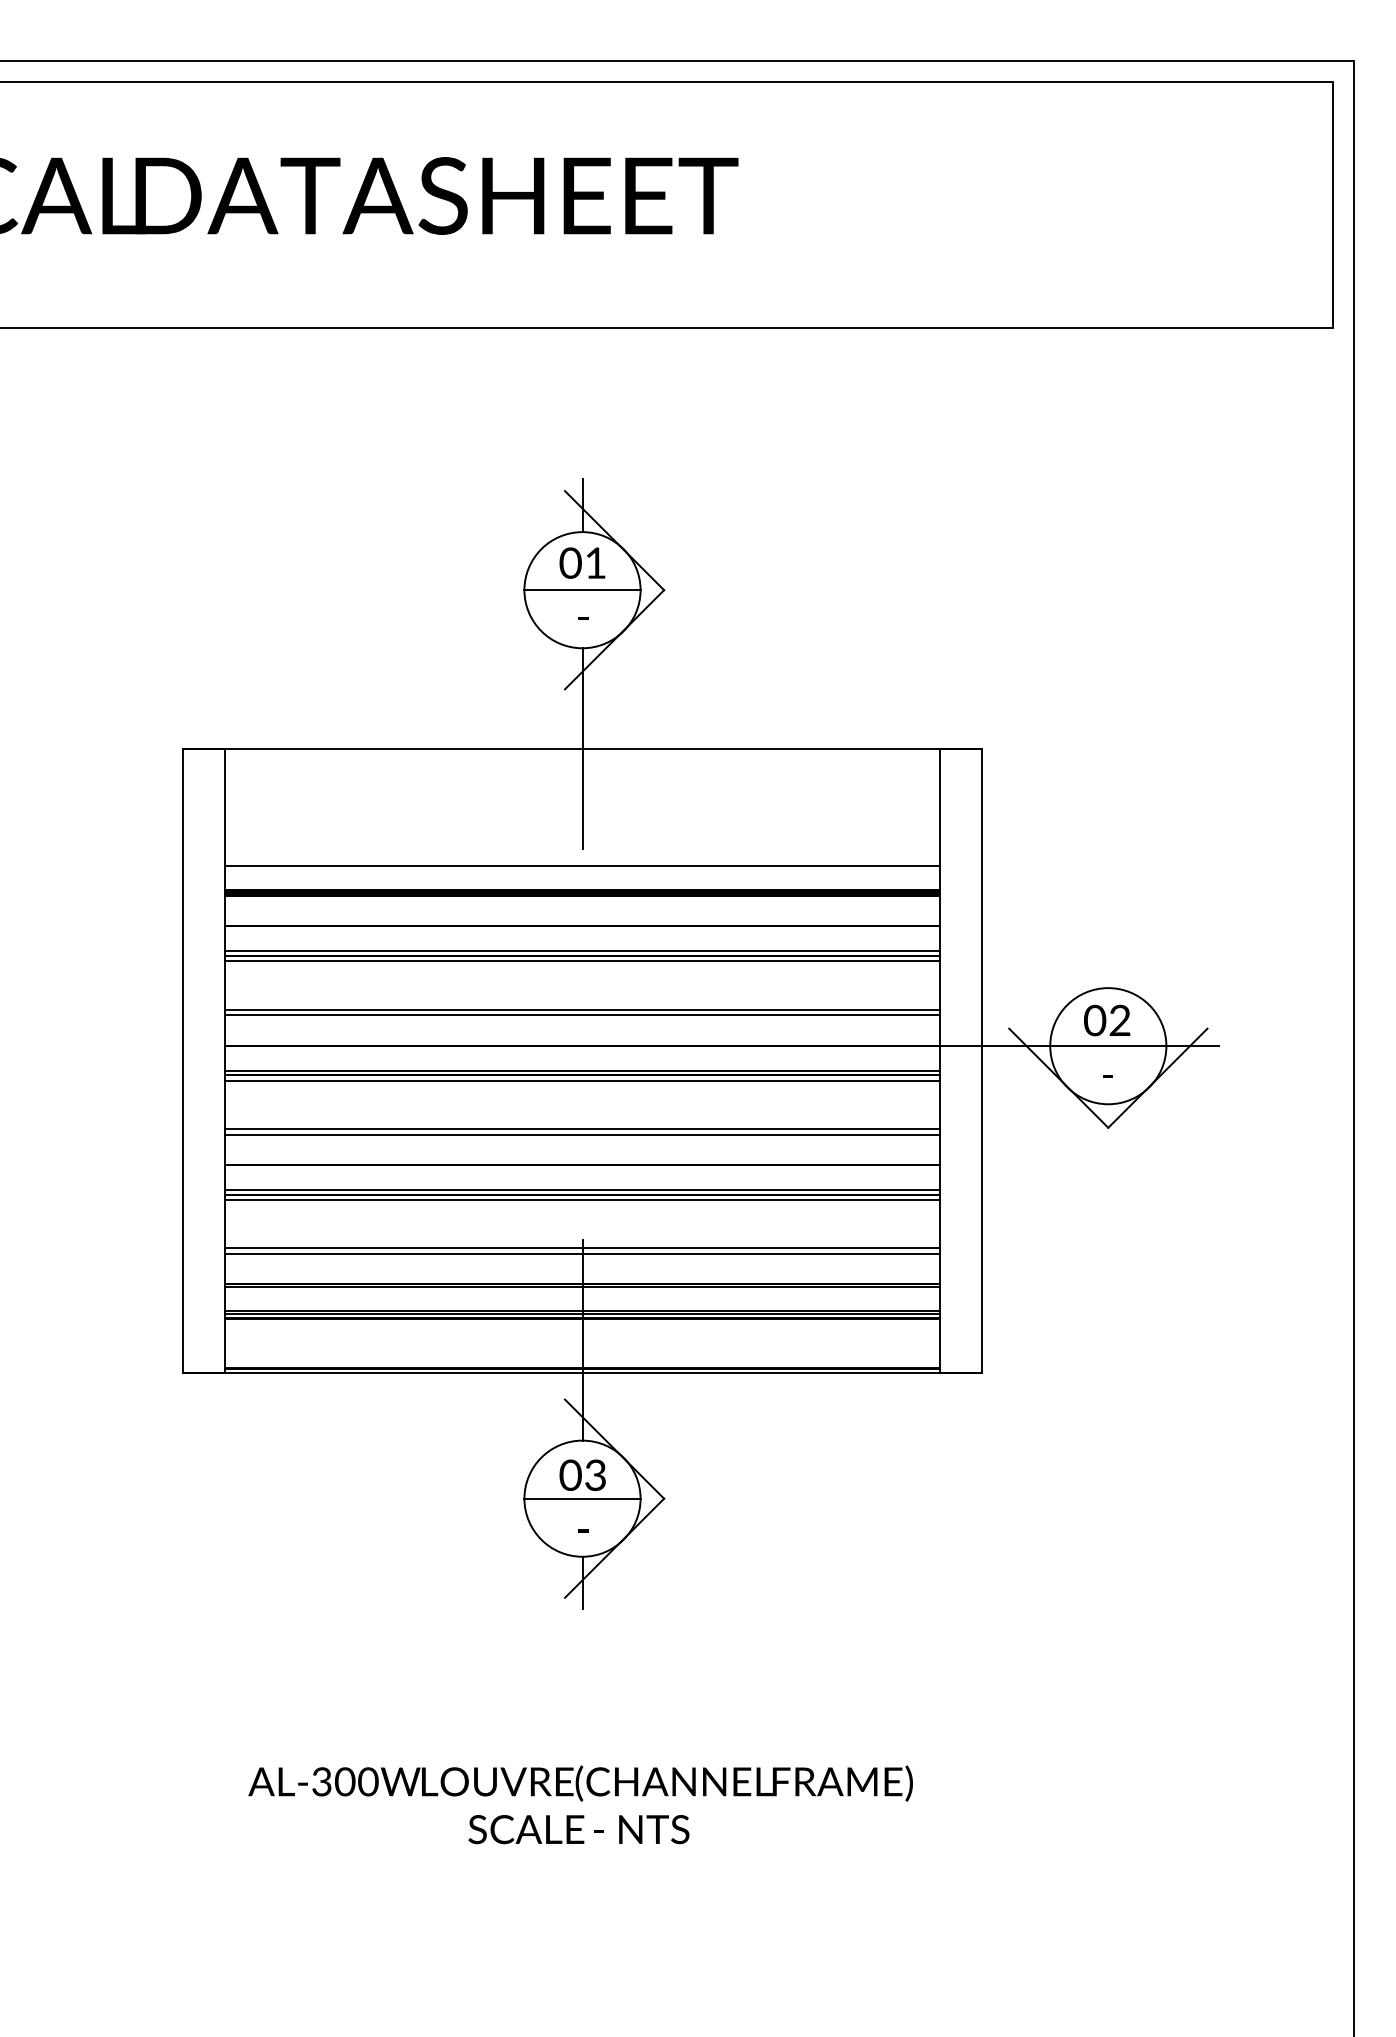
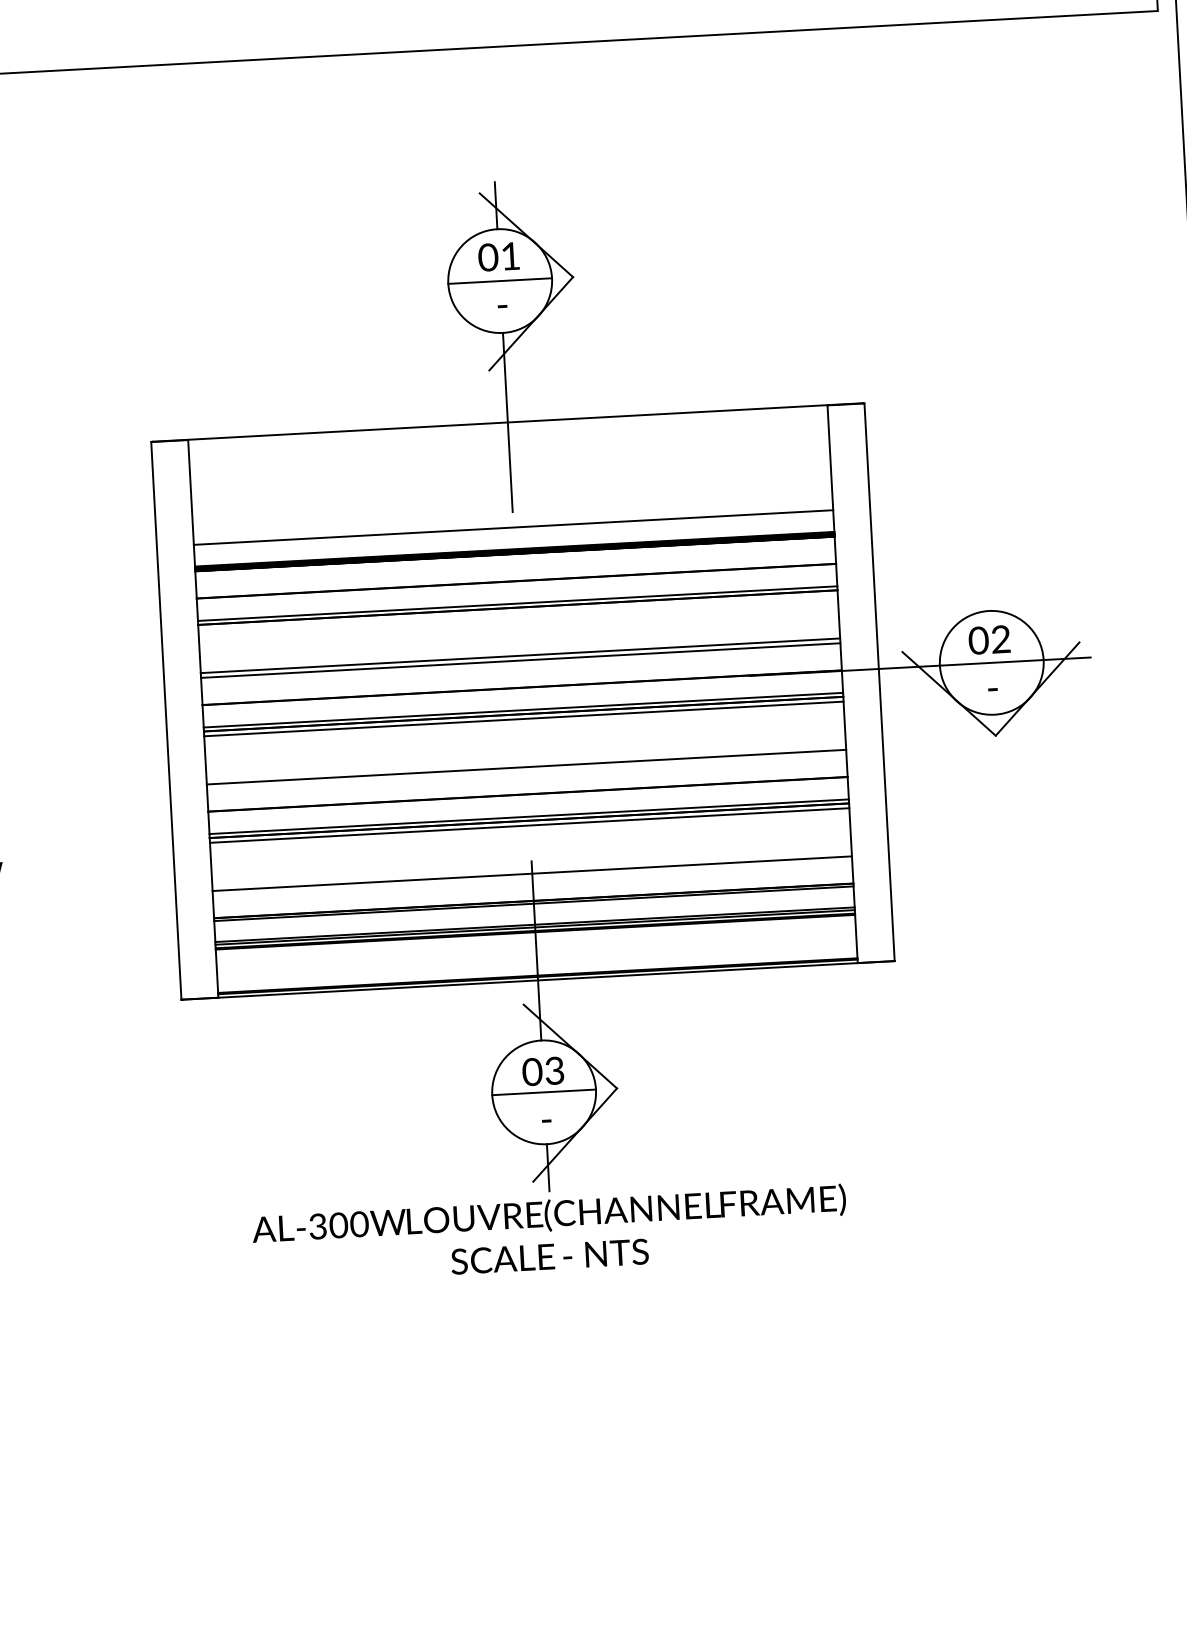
line: (582, 961) -> (518, 612), removed
line: (582, 1129) -> (526, 762), removed
line: (582, 1248) -> (532, 868), removed
text: (580, 1804) -> (550, 1234), moved

